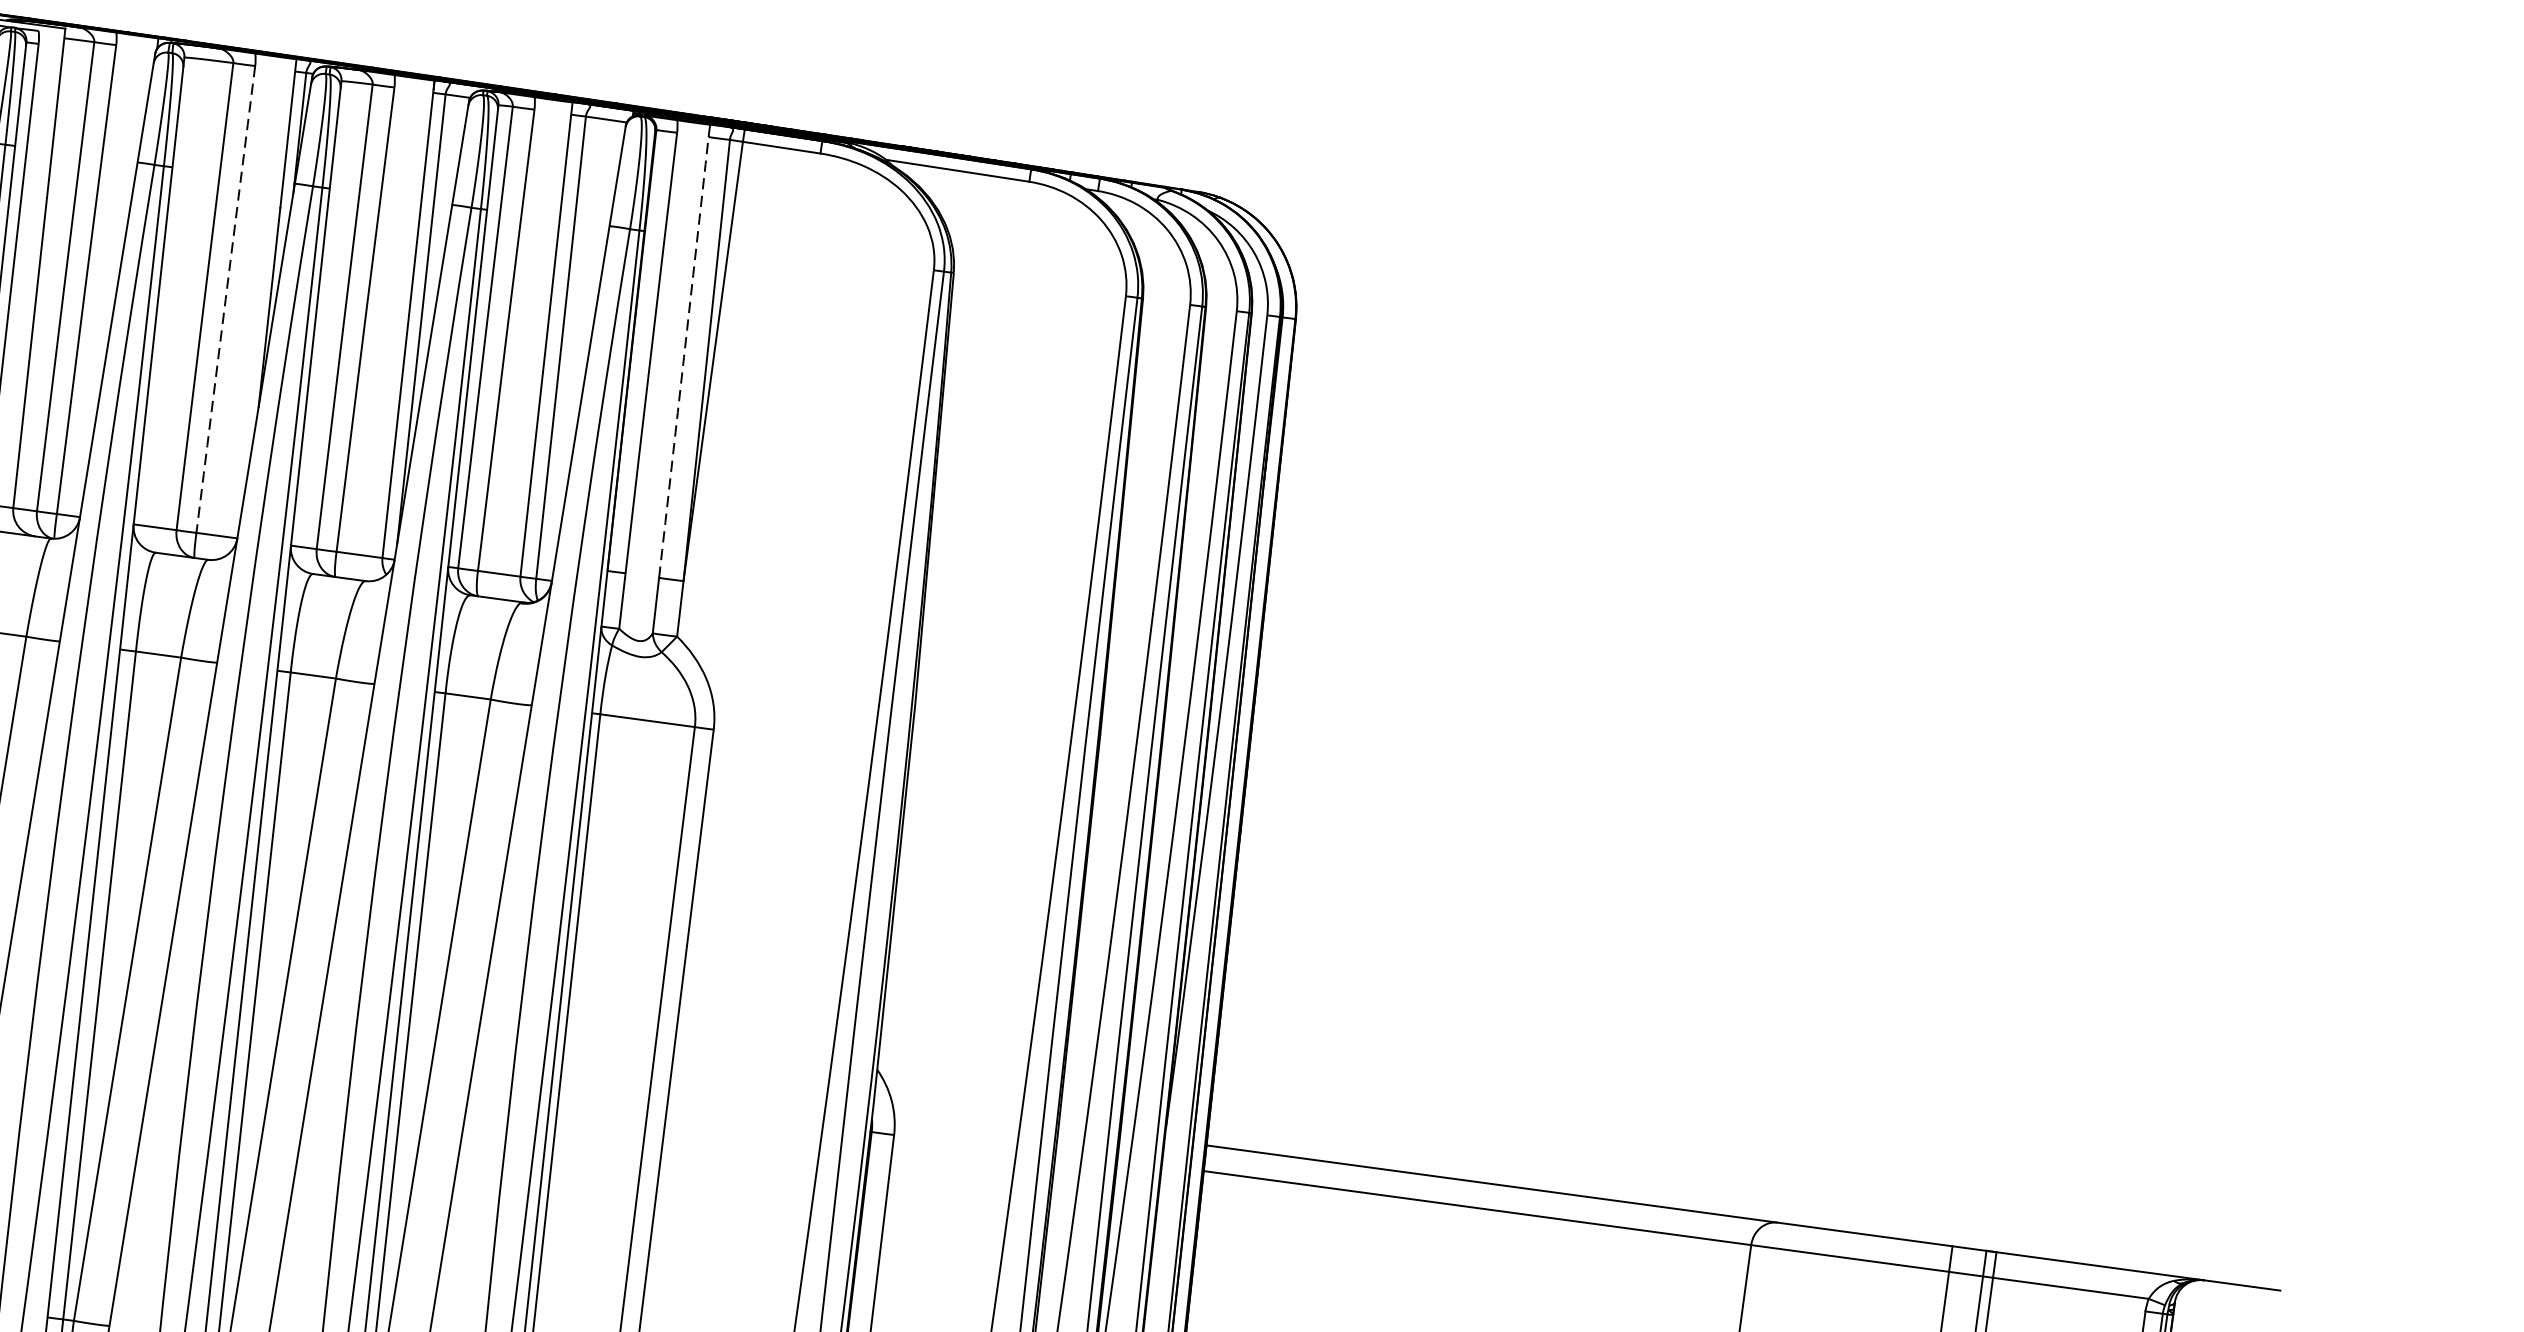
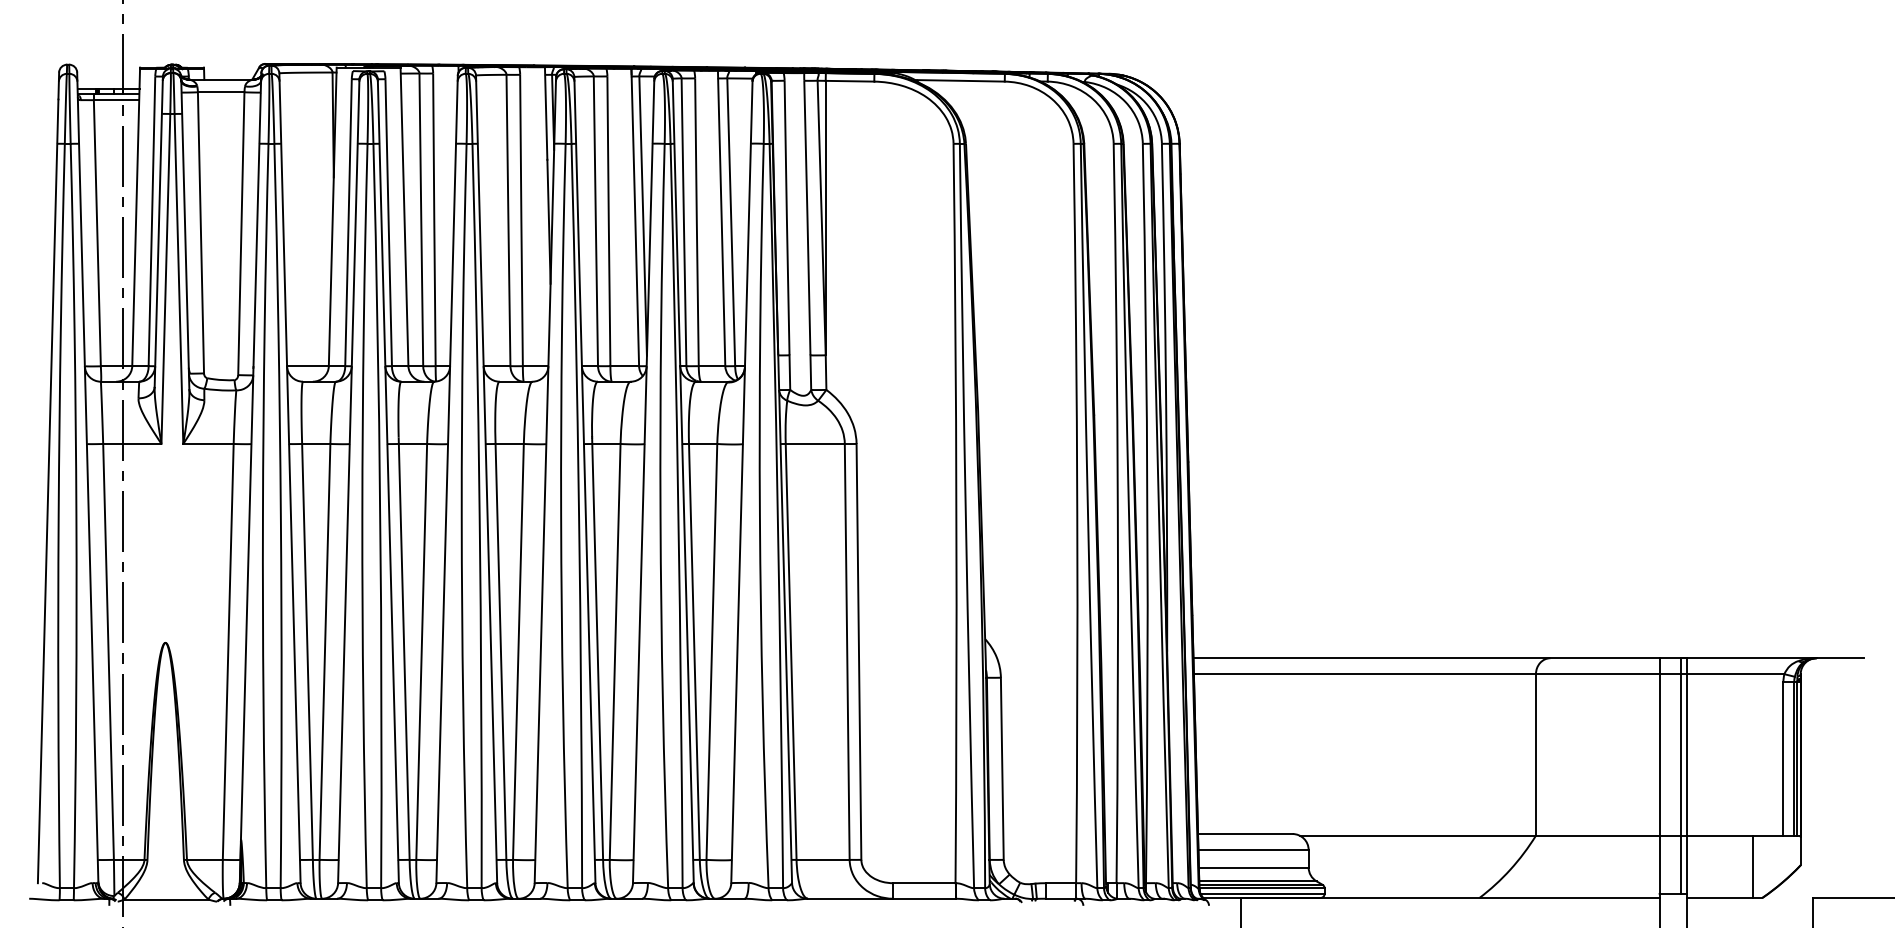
arc: (225, 299) -> (521, 220), dashed -> solid
arc: (683, 358) -> (807, 218), dashed -> solid

